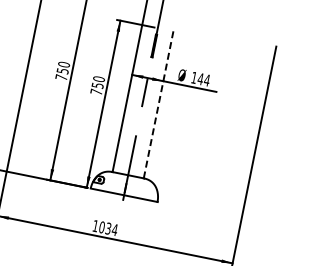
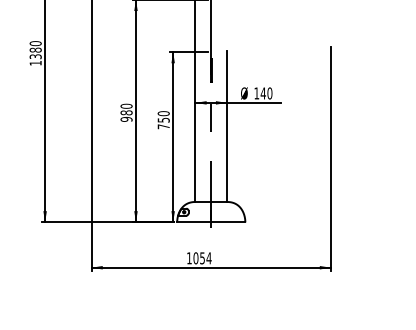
text: (62, 73) -> (126, 115), 750 -> 980
text: (206, 80) -> (269, 93), 144 -> 140
line: (159, 104) -> (227, 126), dashed -> solid
text: (108, 227) -> (202, 257), 1034 -> 1054

